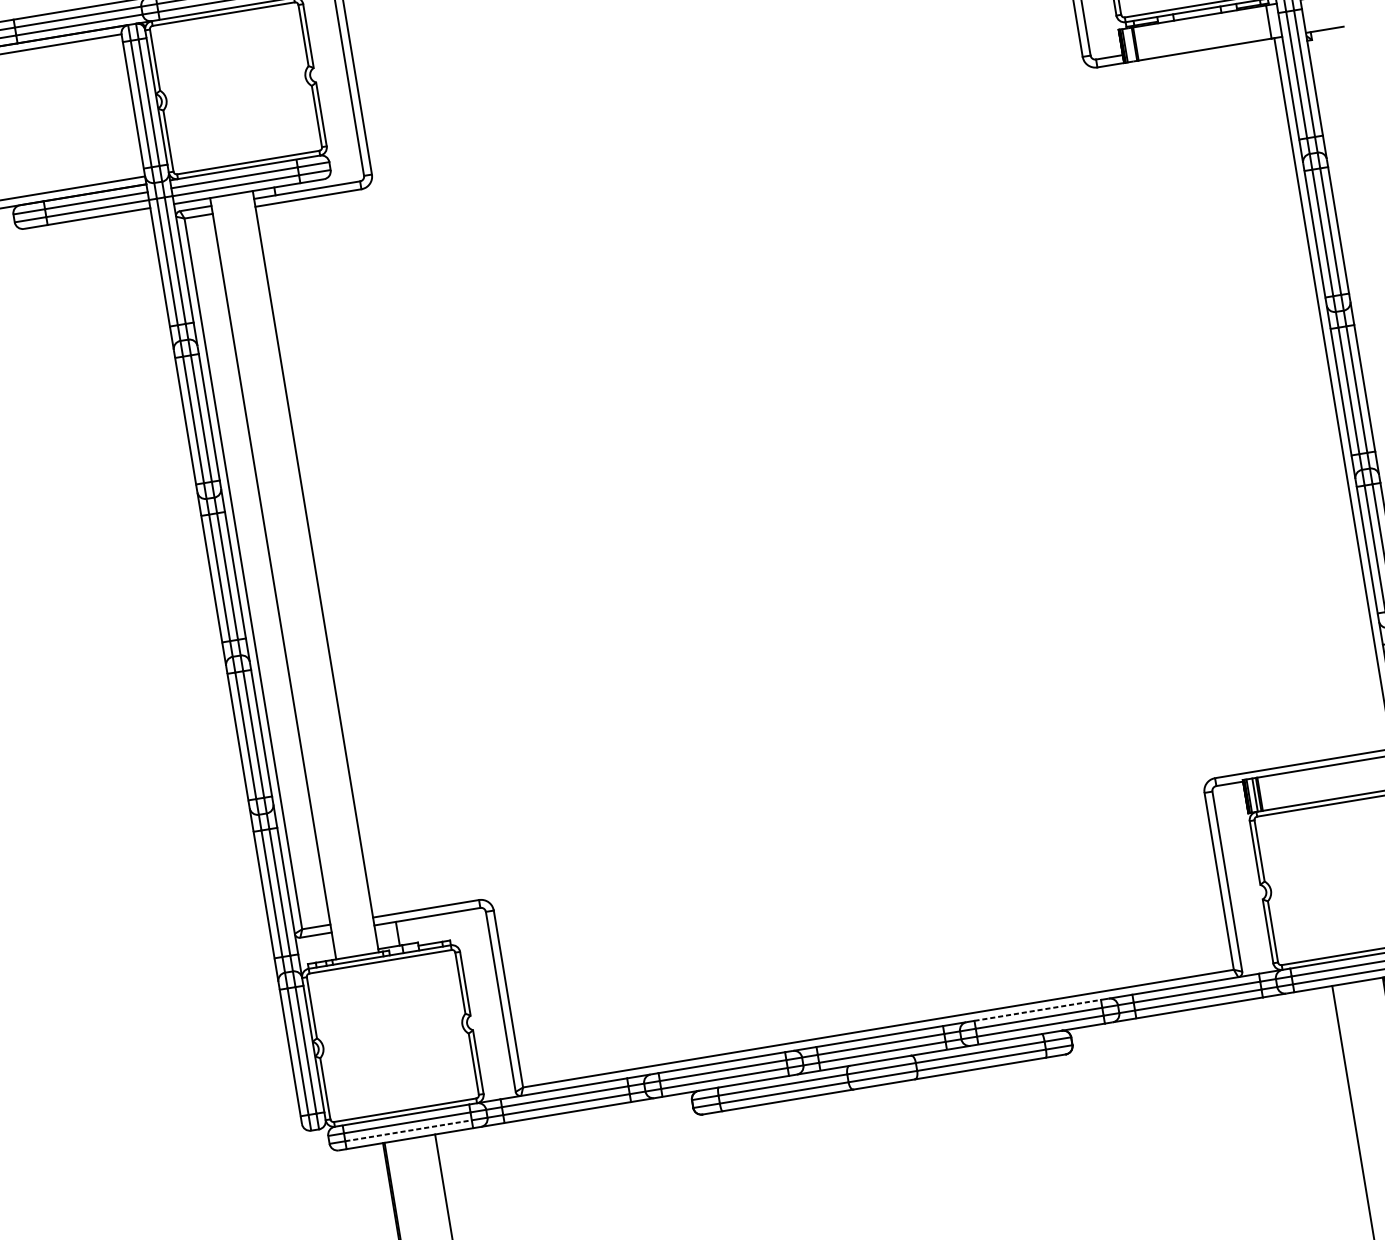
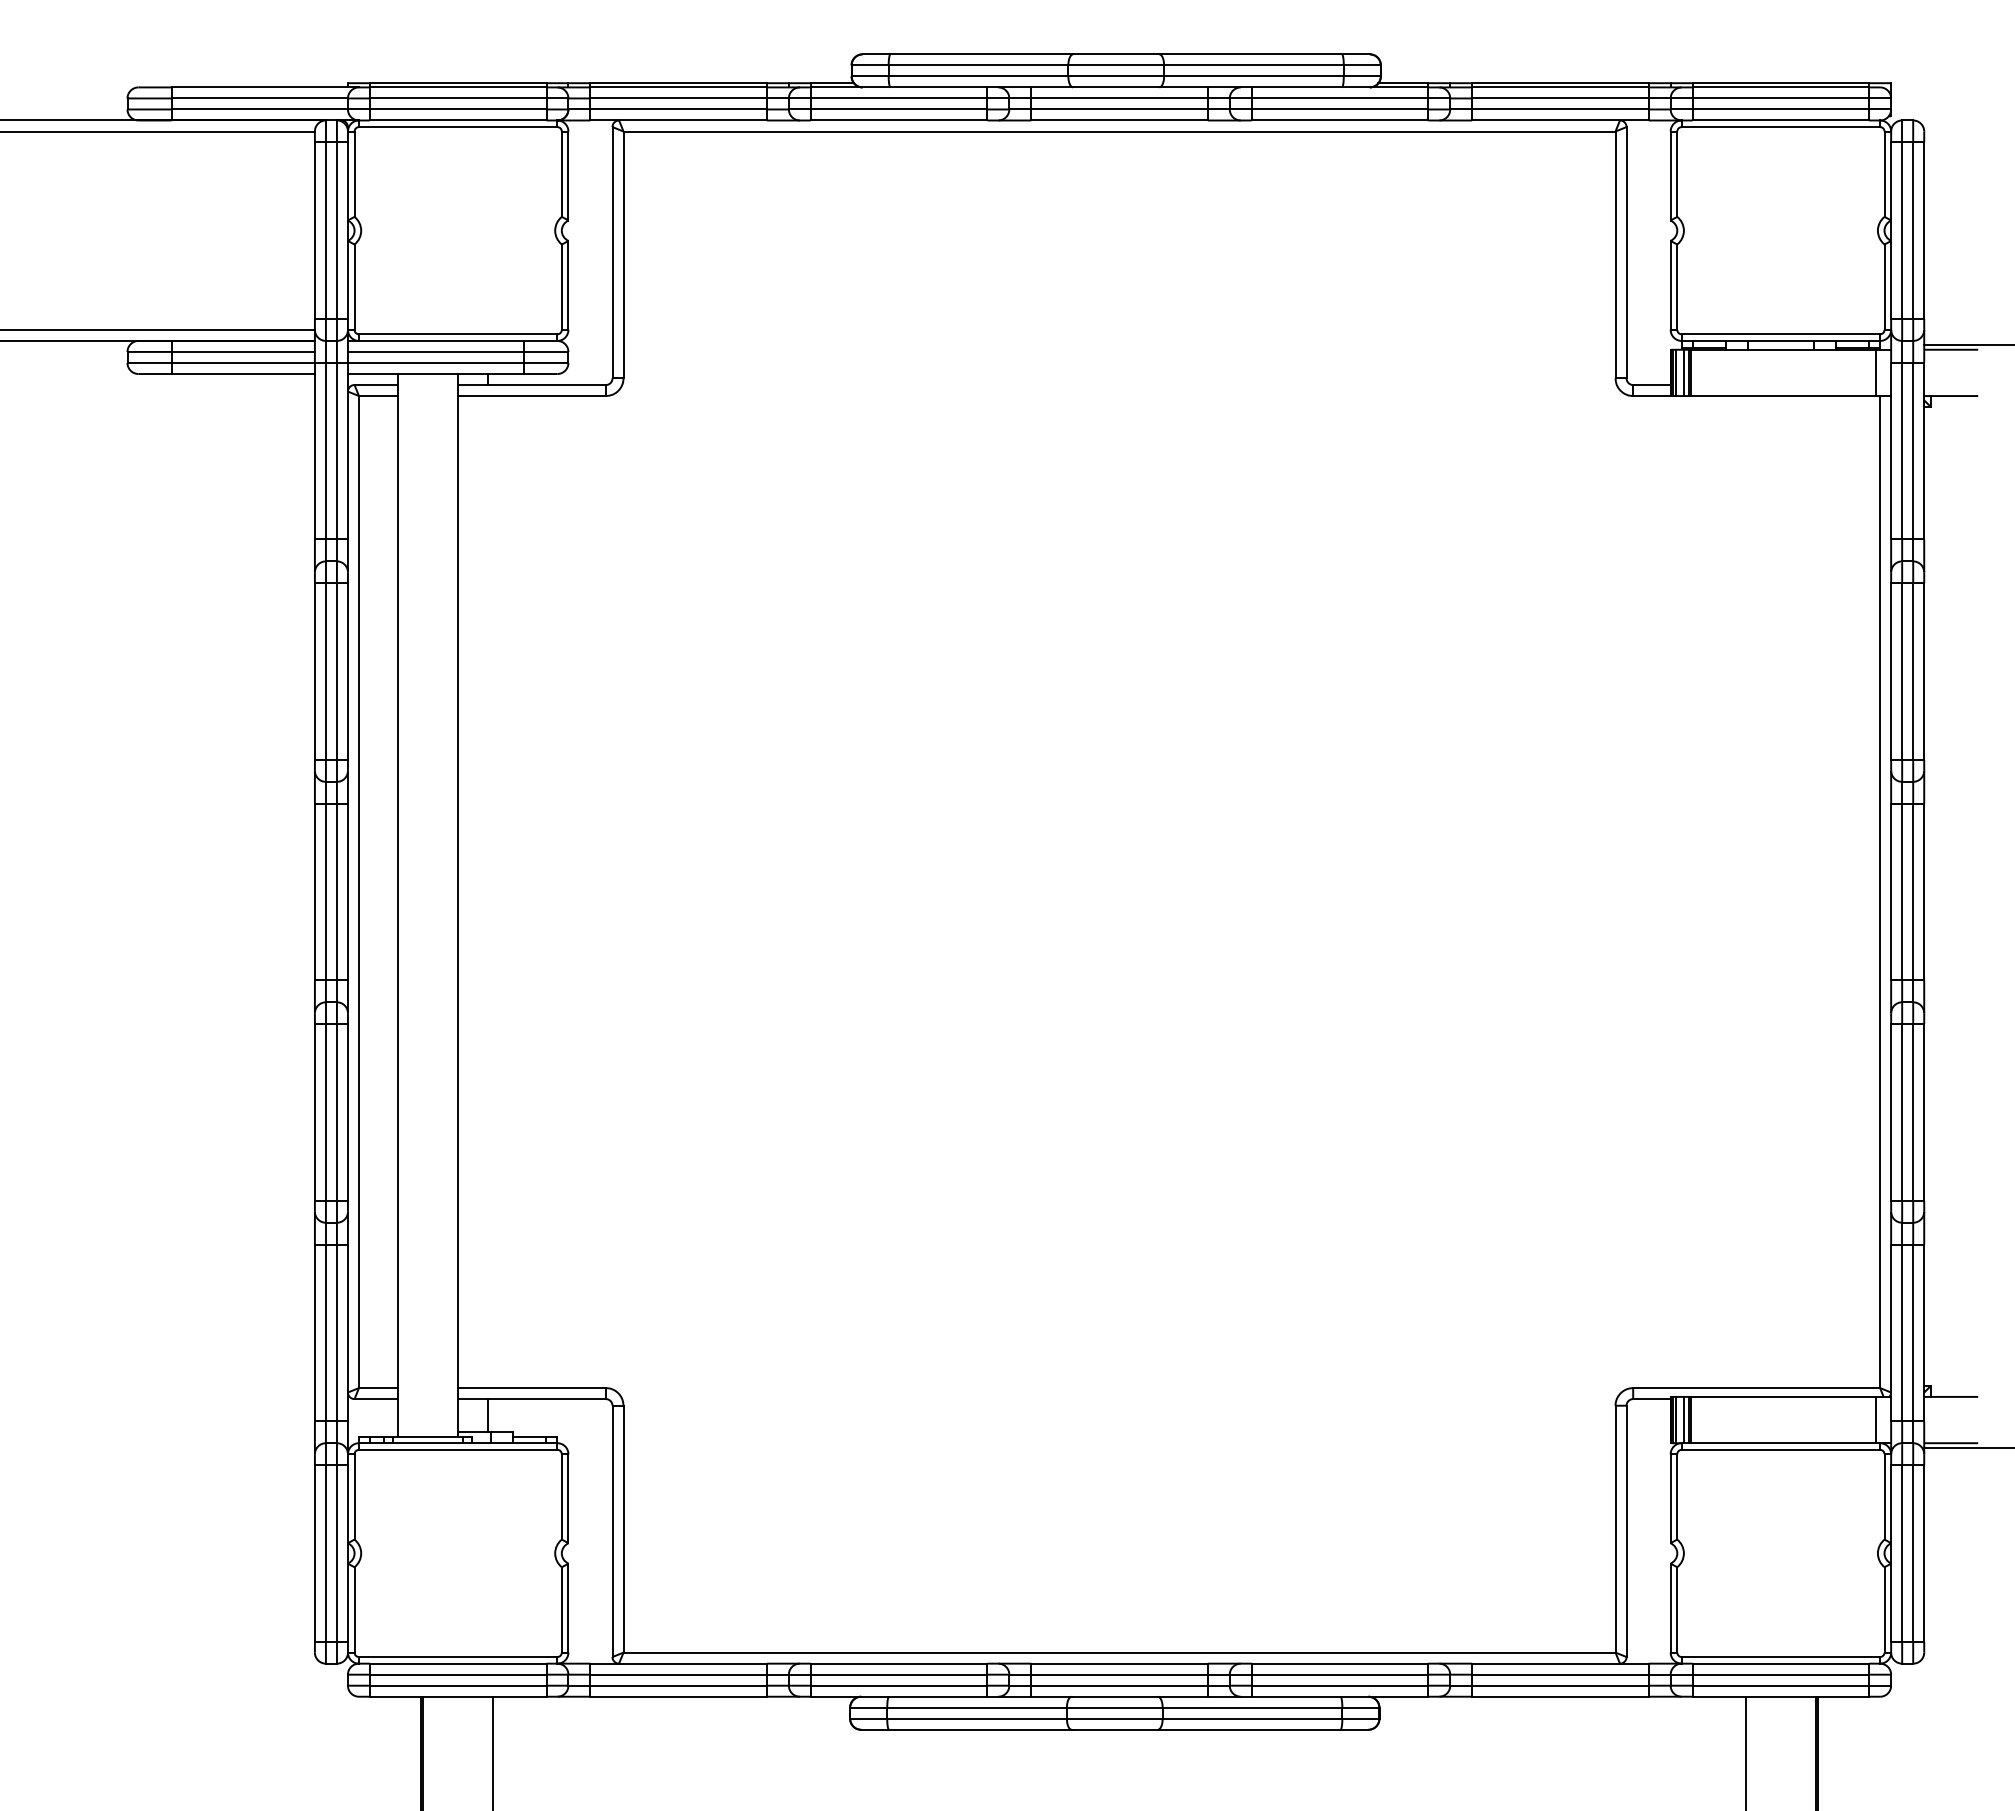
line: (1130, 44) -> (1683, 372), added
line: (1038, 1010) -> (1340, 1663), dashed -> solid
line: (408, 1130) -> (458, 1685), dashed -> solid

